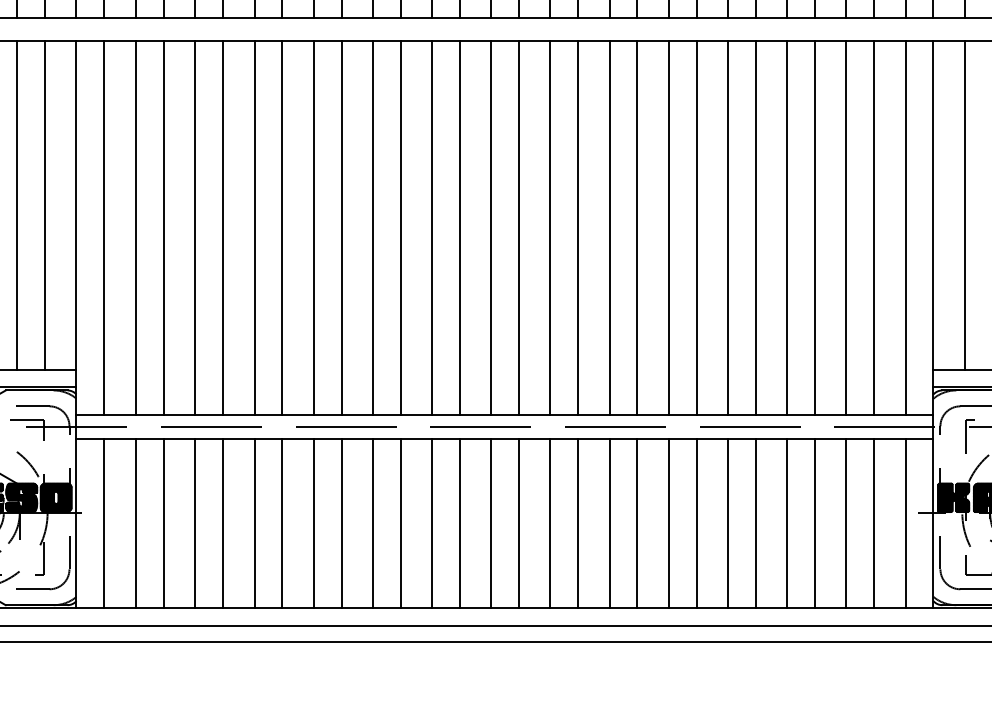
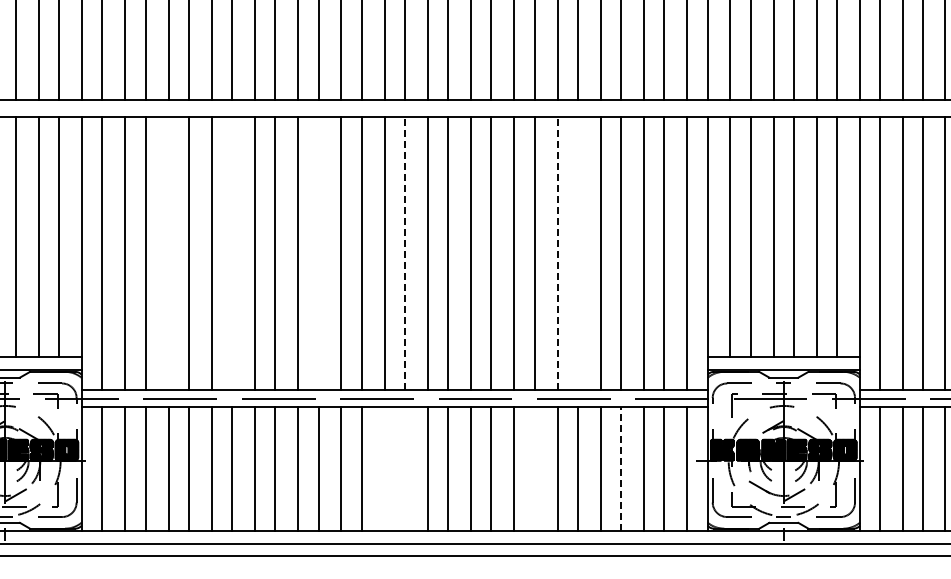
line: (195, 227) -> (168, 252), removed
line: (282, 227) -> (232, 252), removed
line: (400, 227) -> (318, 252), removed
line: (755, 227) -> (577, 252), removed
line: (519, 228) -> (405, 253), solid -> dashed
line: (727, 228) -> (557, 253), solid -> dashed
line: (491, 522) -> (384, 468), removed
line: (519, 522) -> (405, 468), removed
line: (696, 522) -> (534, 468), removed
line: (815, 524) -> (621, 469), solid -> dashed

